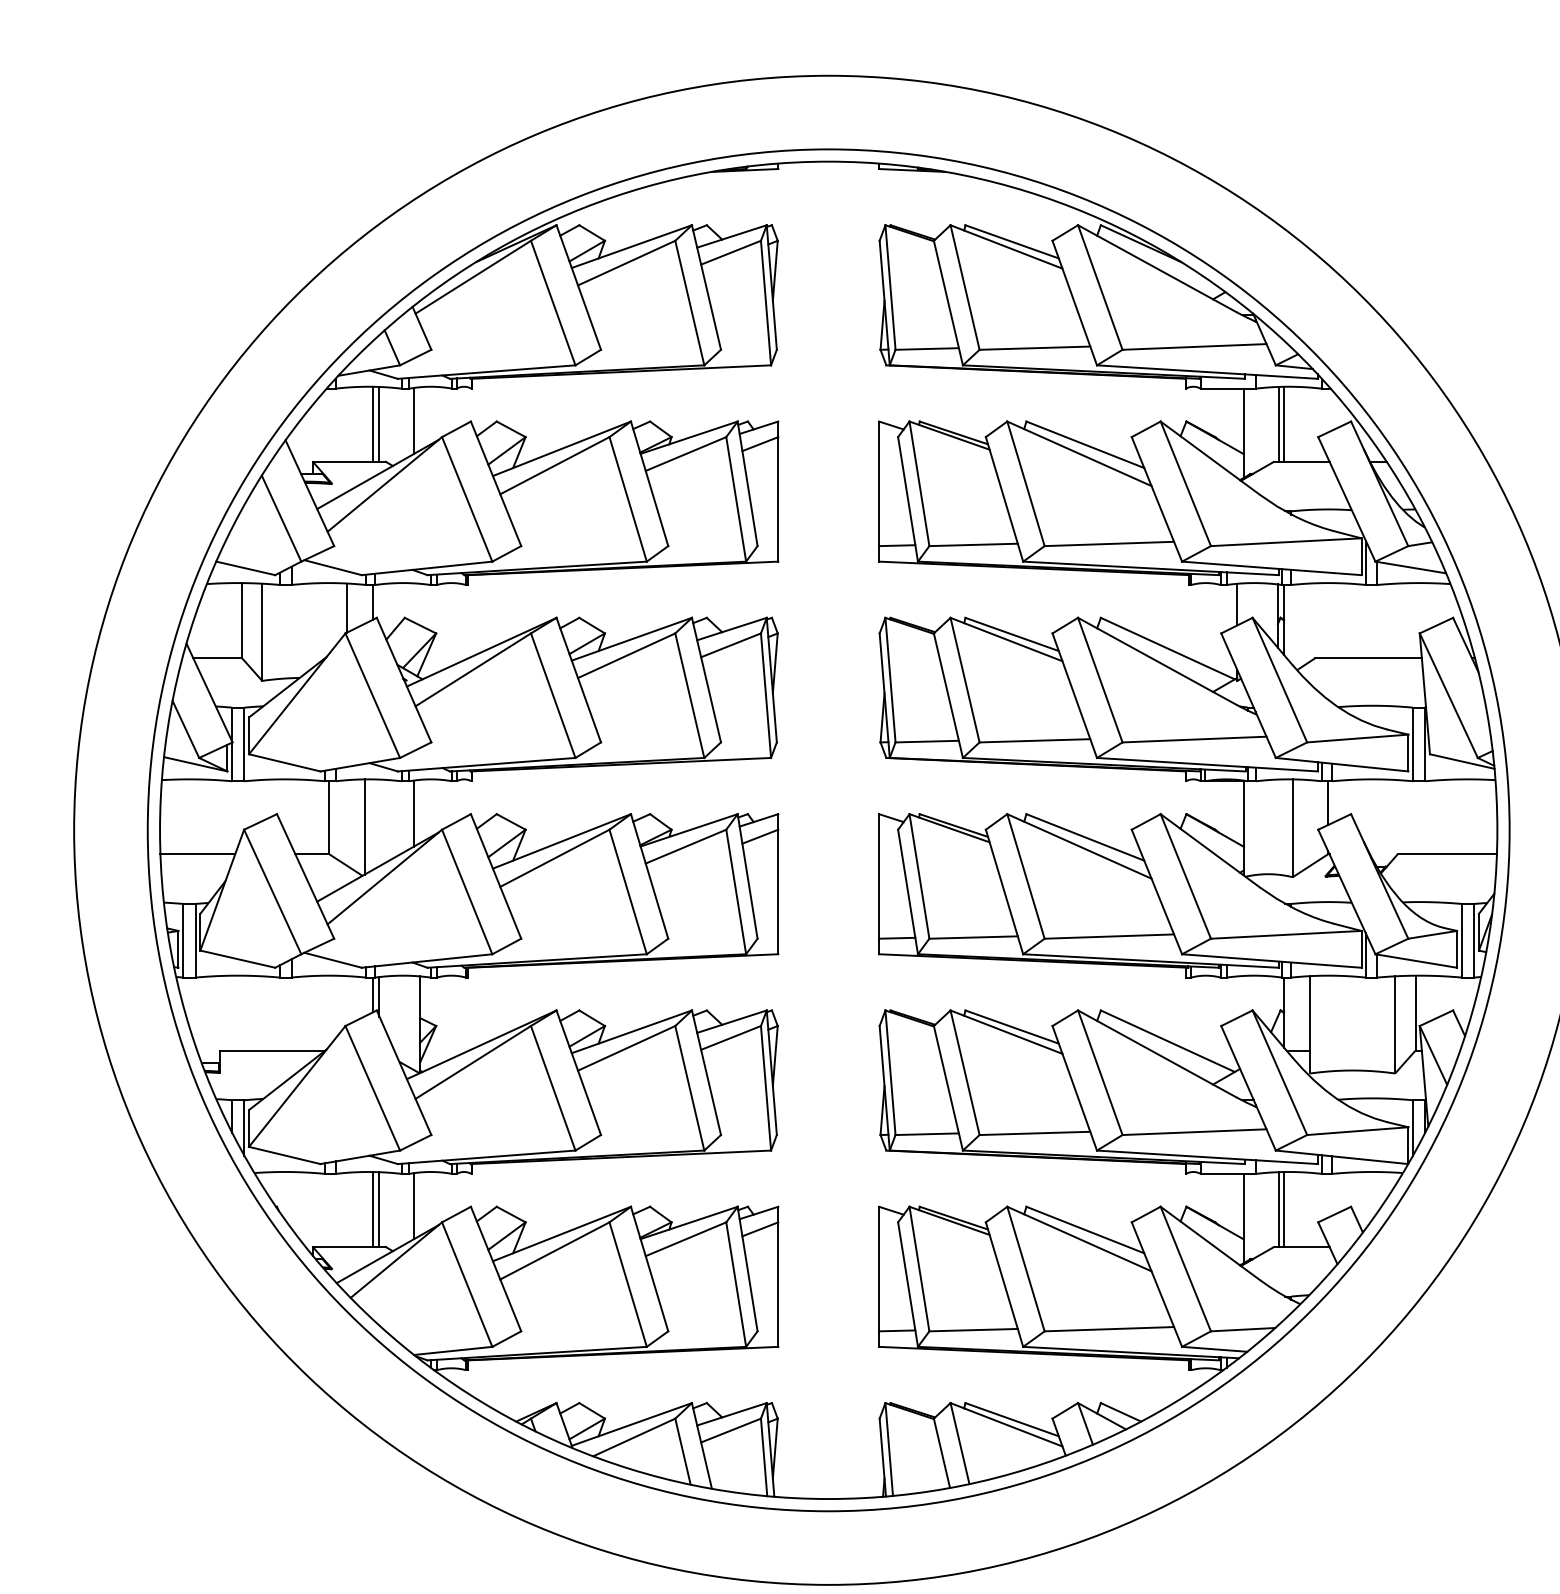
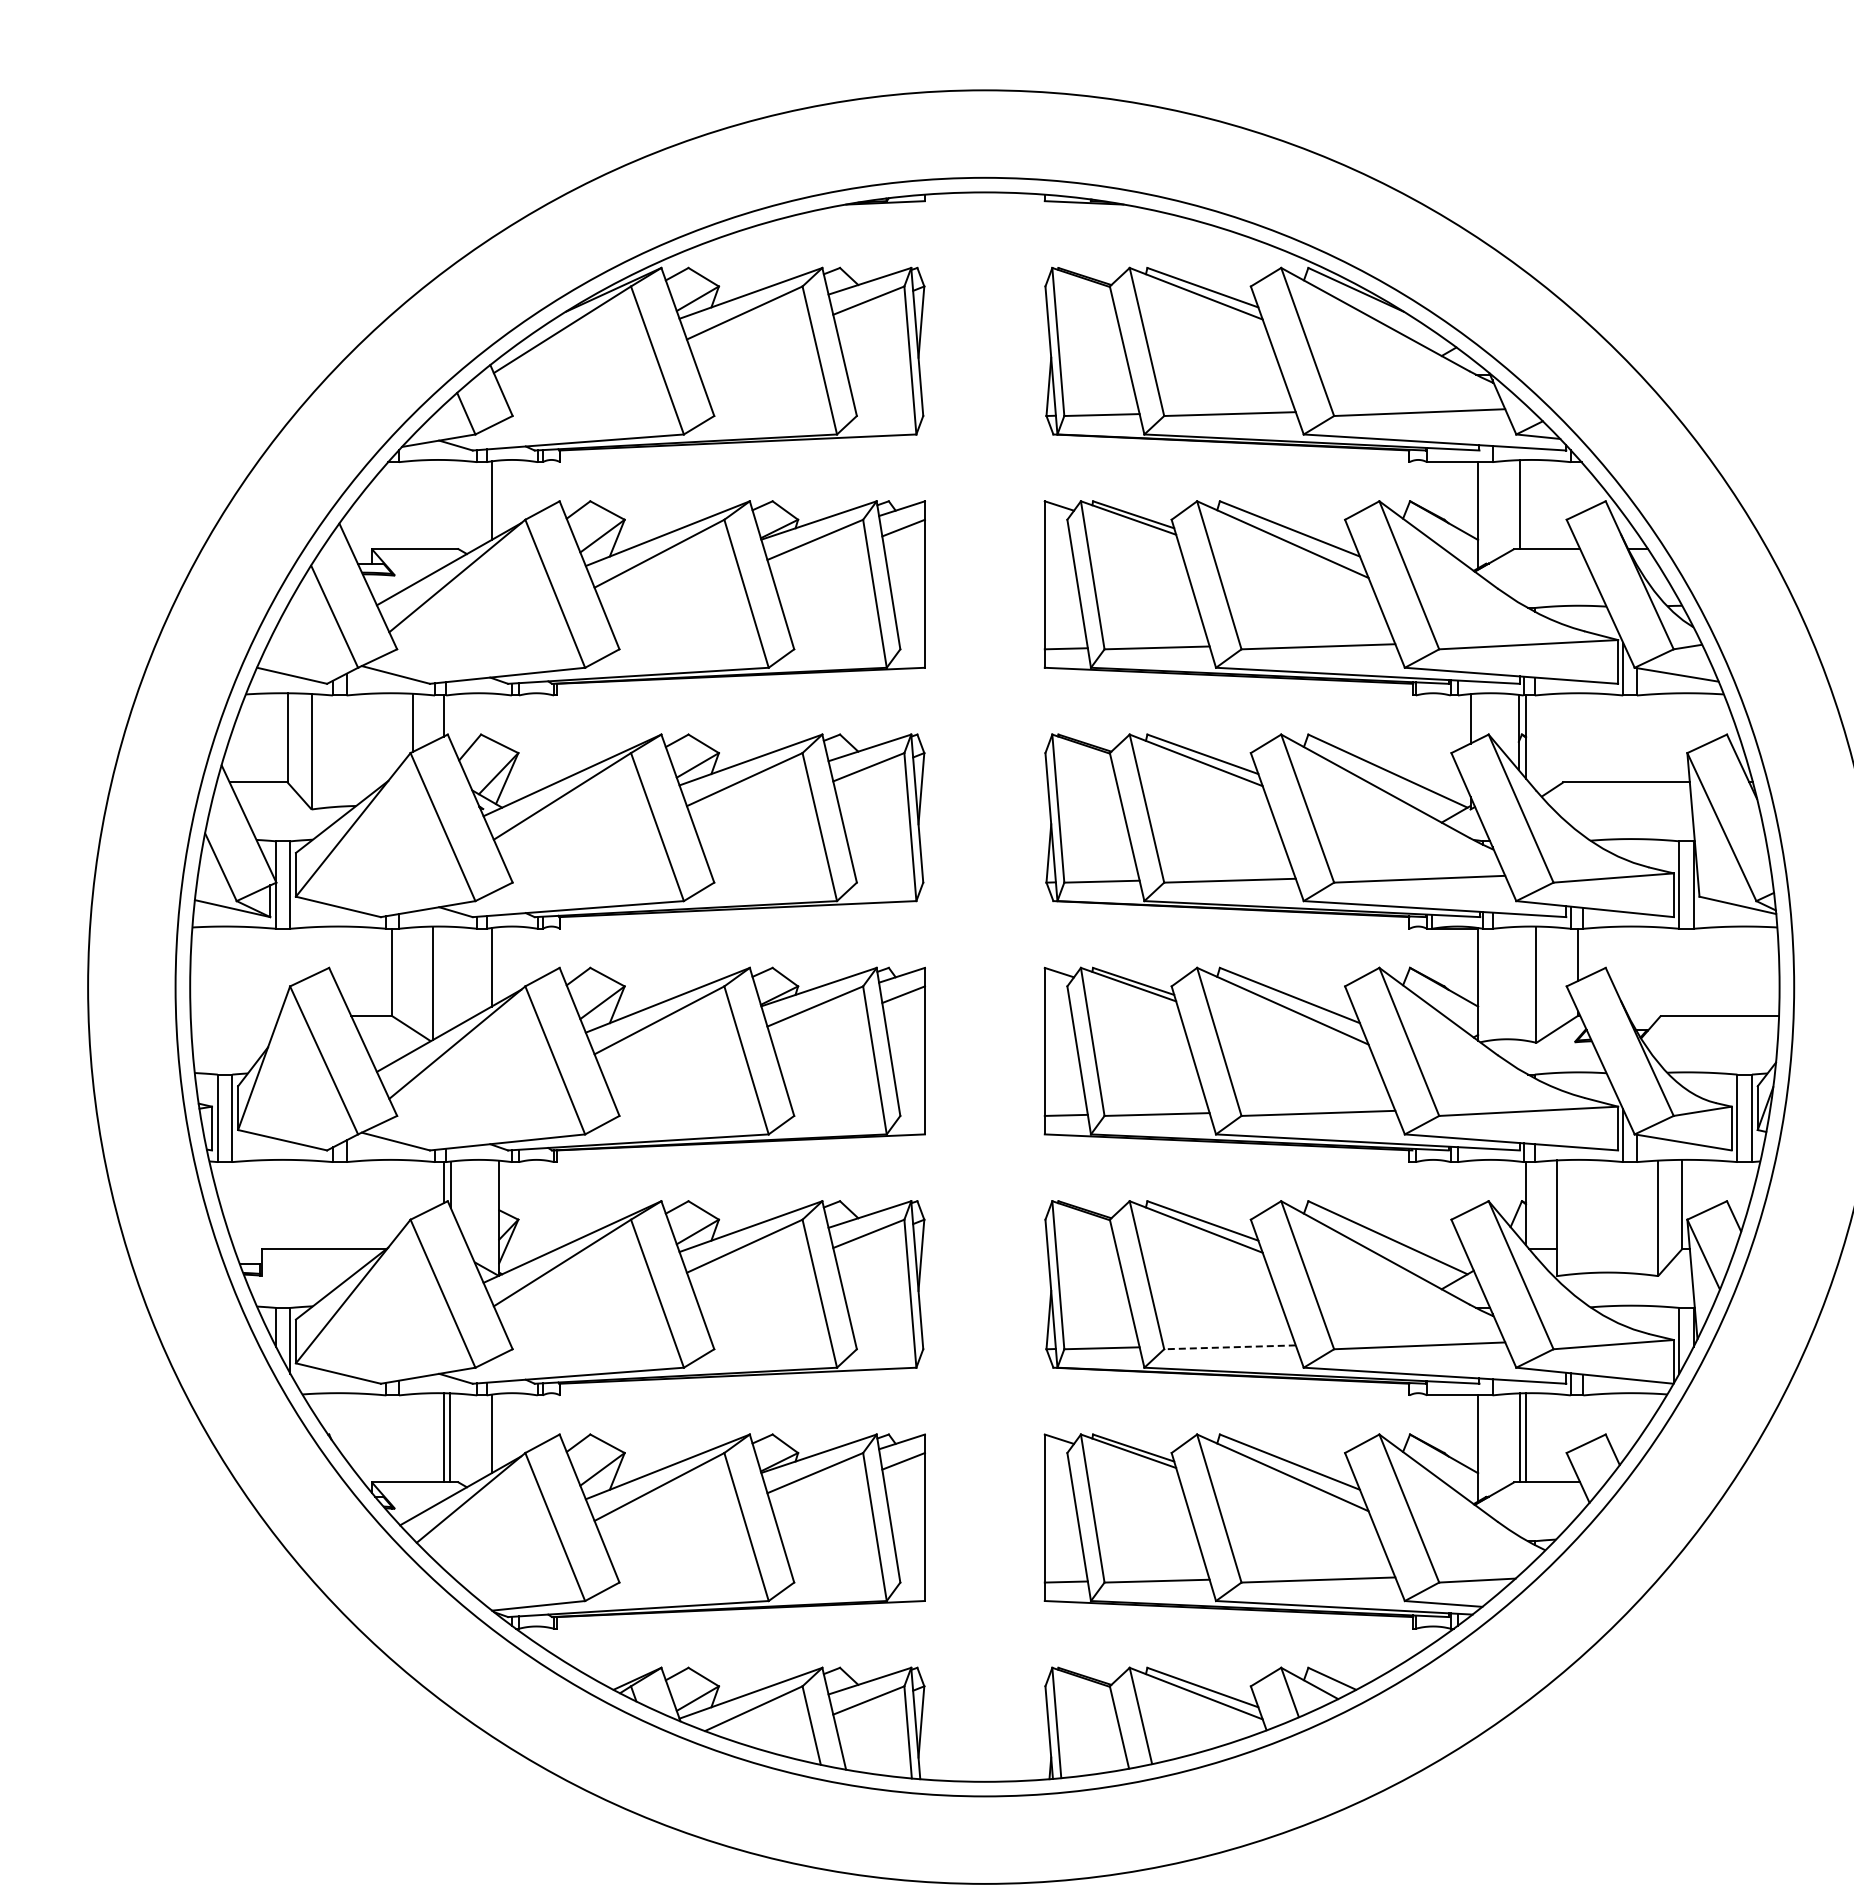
line: (373, 424) -> (443, 504), removed
line: (378, 424) -> (449, 504), removed
line: (1283, 424) -> (1525, 504), removed
line: (197, 854) -> (234, 1015), removed
line: (1034, 1133) -> (1229, 1347), solid -> dashed

